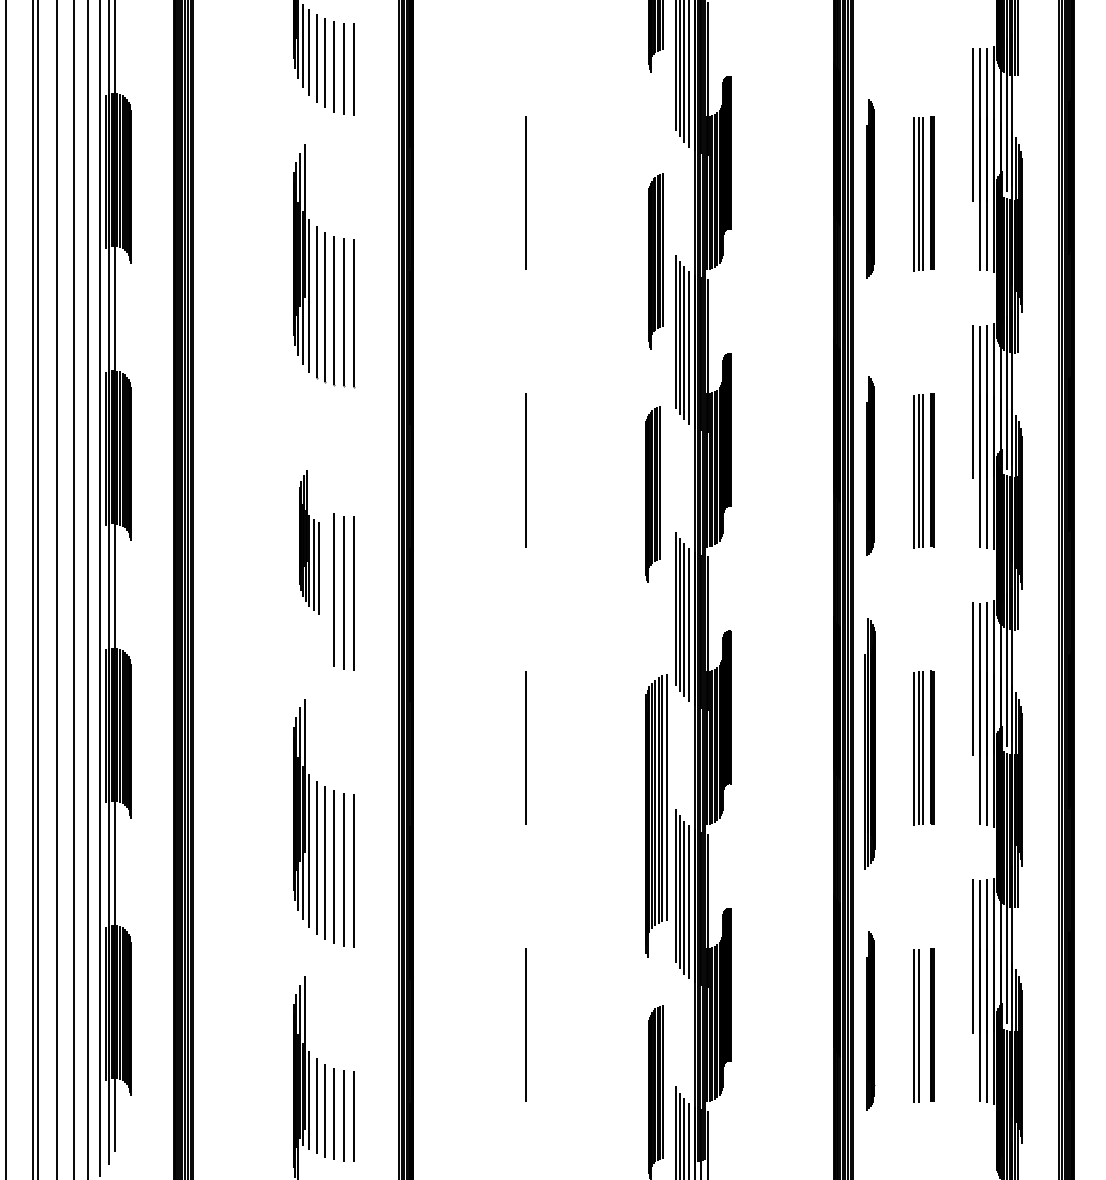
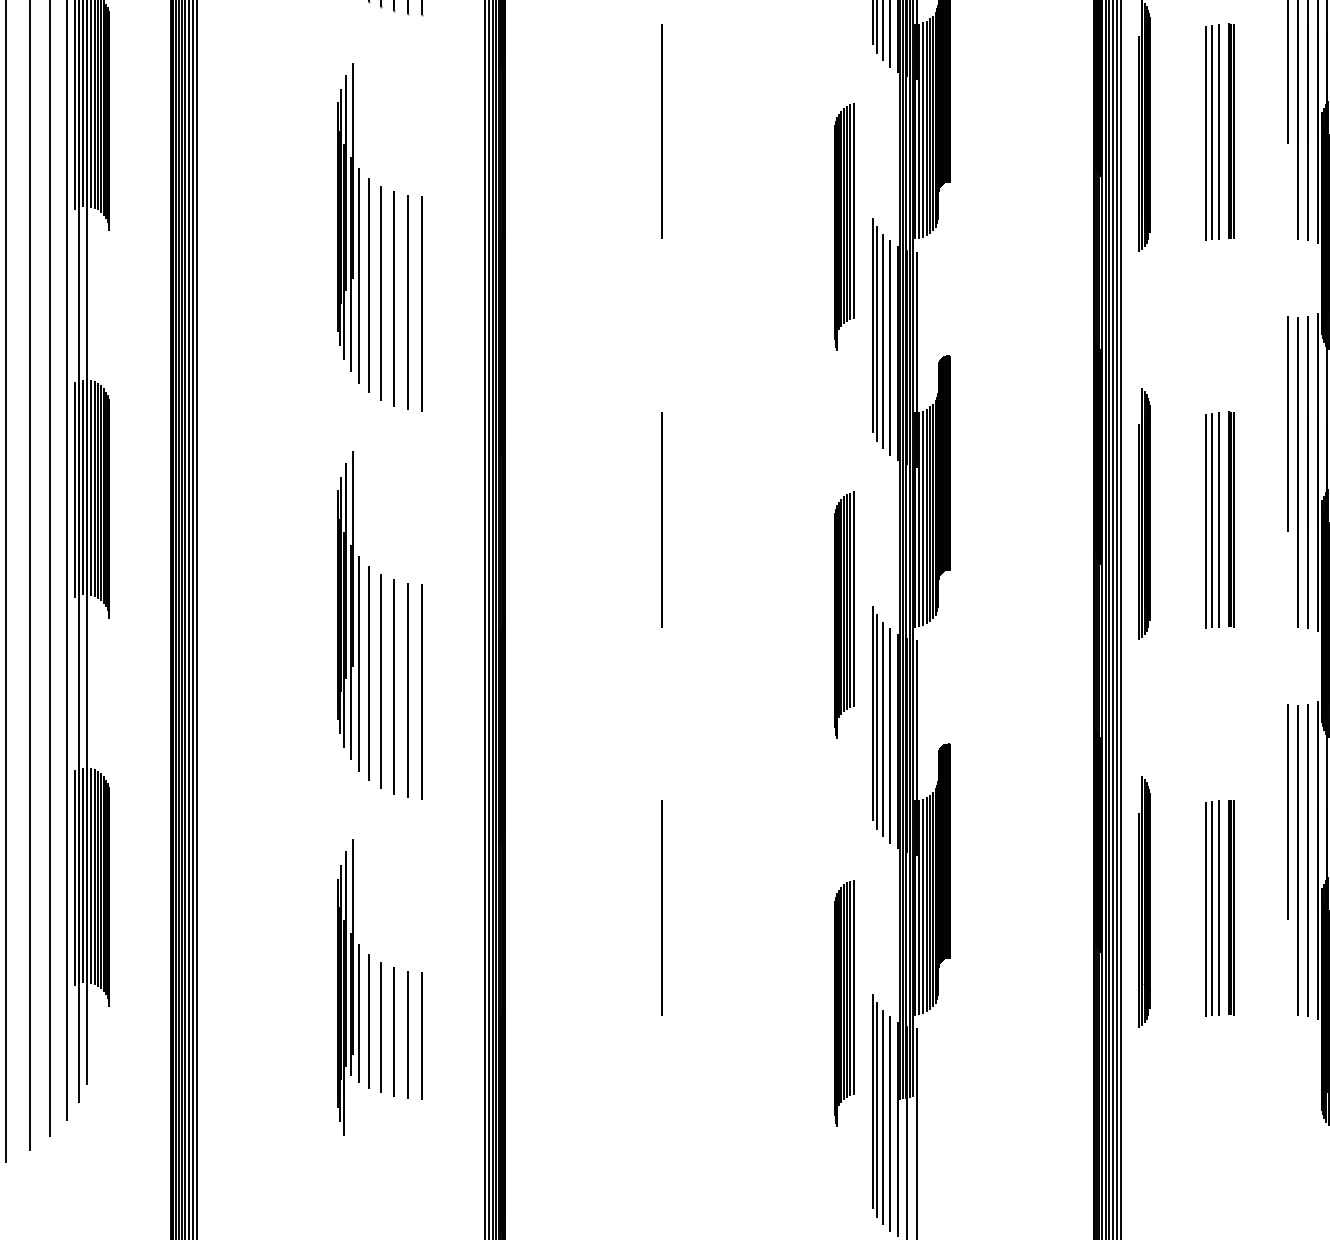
part: (652, 494) -> (843, 226), moved
part: (309, 541) -> (359, 231), size x1.67
part: (870, 743) -> (1144, 513), size x0.71
part: (655, 816) -> (843, 615), size x0.62
line: (923, 1025) -> (1218, 908), added

